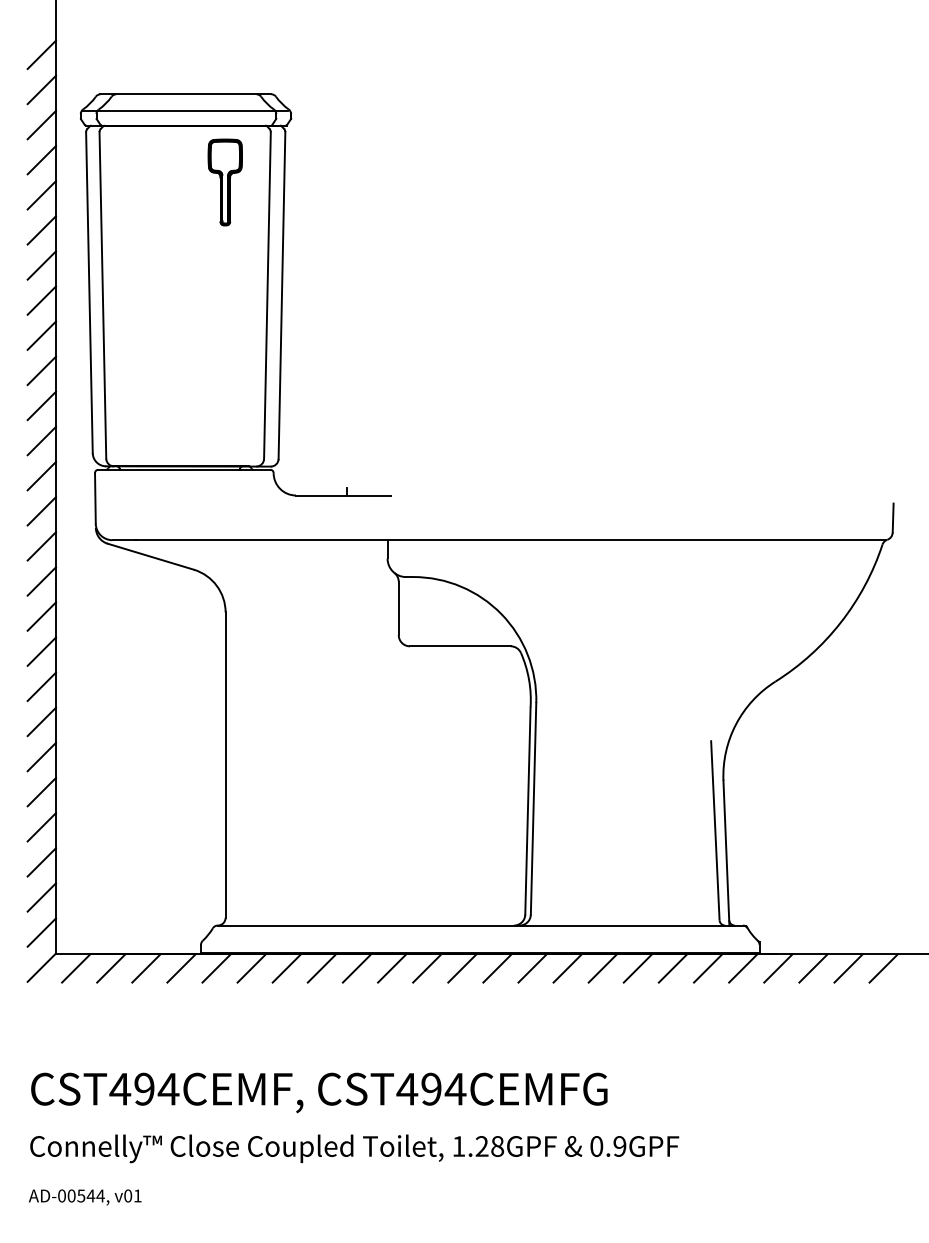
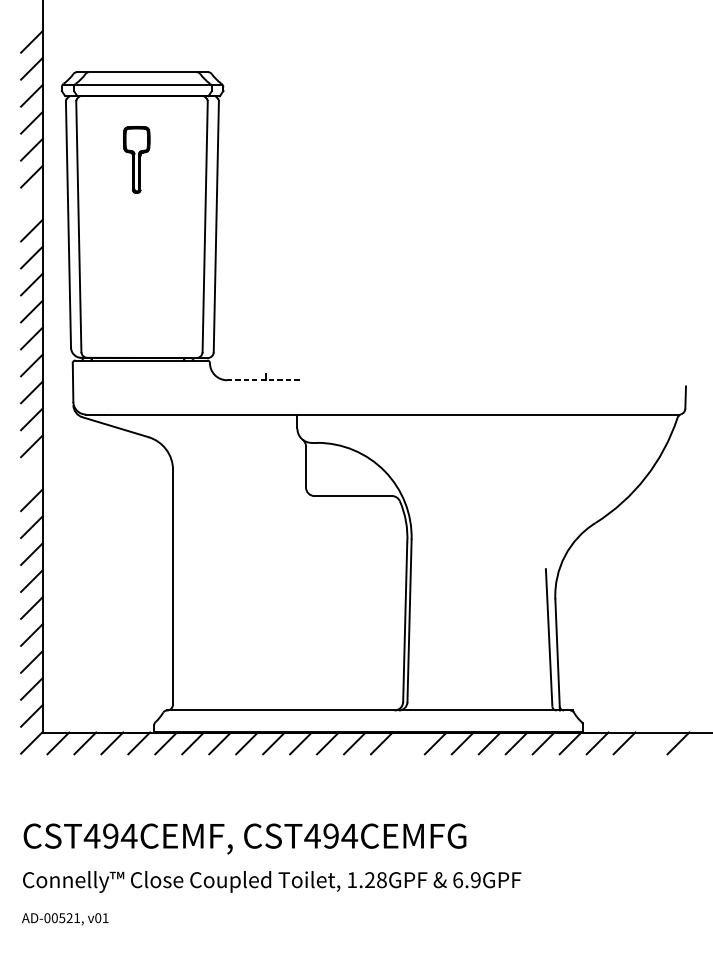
part: (224, 182) -> (136, 159), moved
line: (41, 265) -> (31, 203), removed
line: (342, 495) -> (262, 380), solid -> dashed
line: (41, 616) -> (31, 473), removed
line: (532, 968) -> (408, 743), removed
line: (848, 968) -> (651, 743), removed
text: (596, 1146) -> (457, 880), 0.9GPF -> 6.9GPF
text: (95, 1195) -> (73, 917), AD-00544, -> AD-00521,

